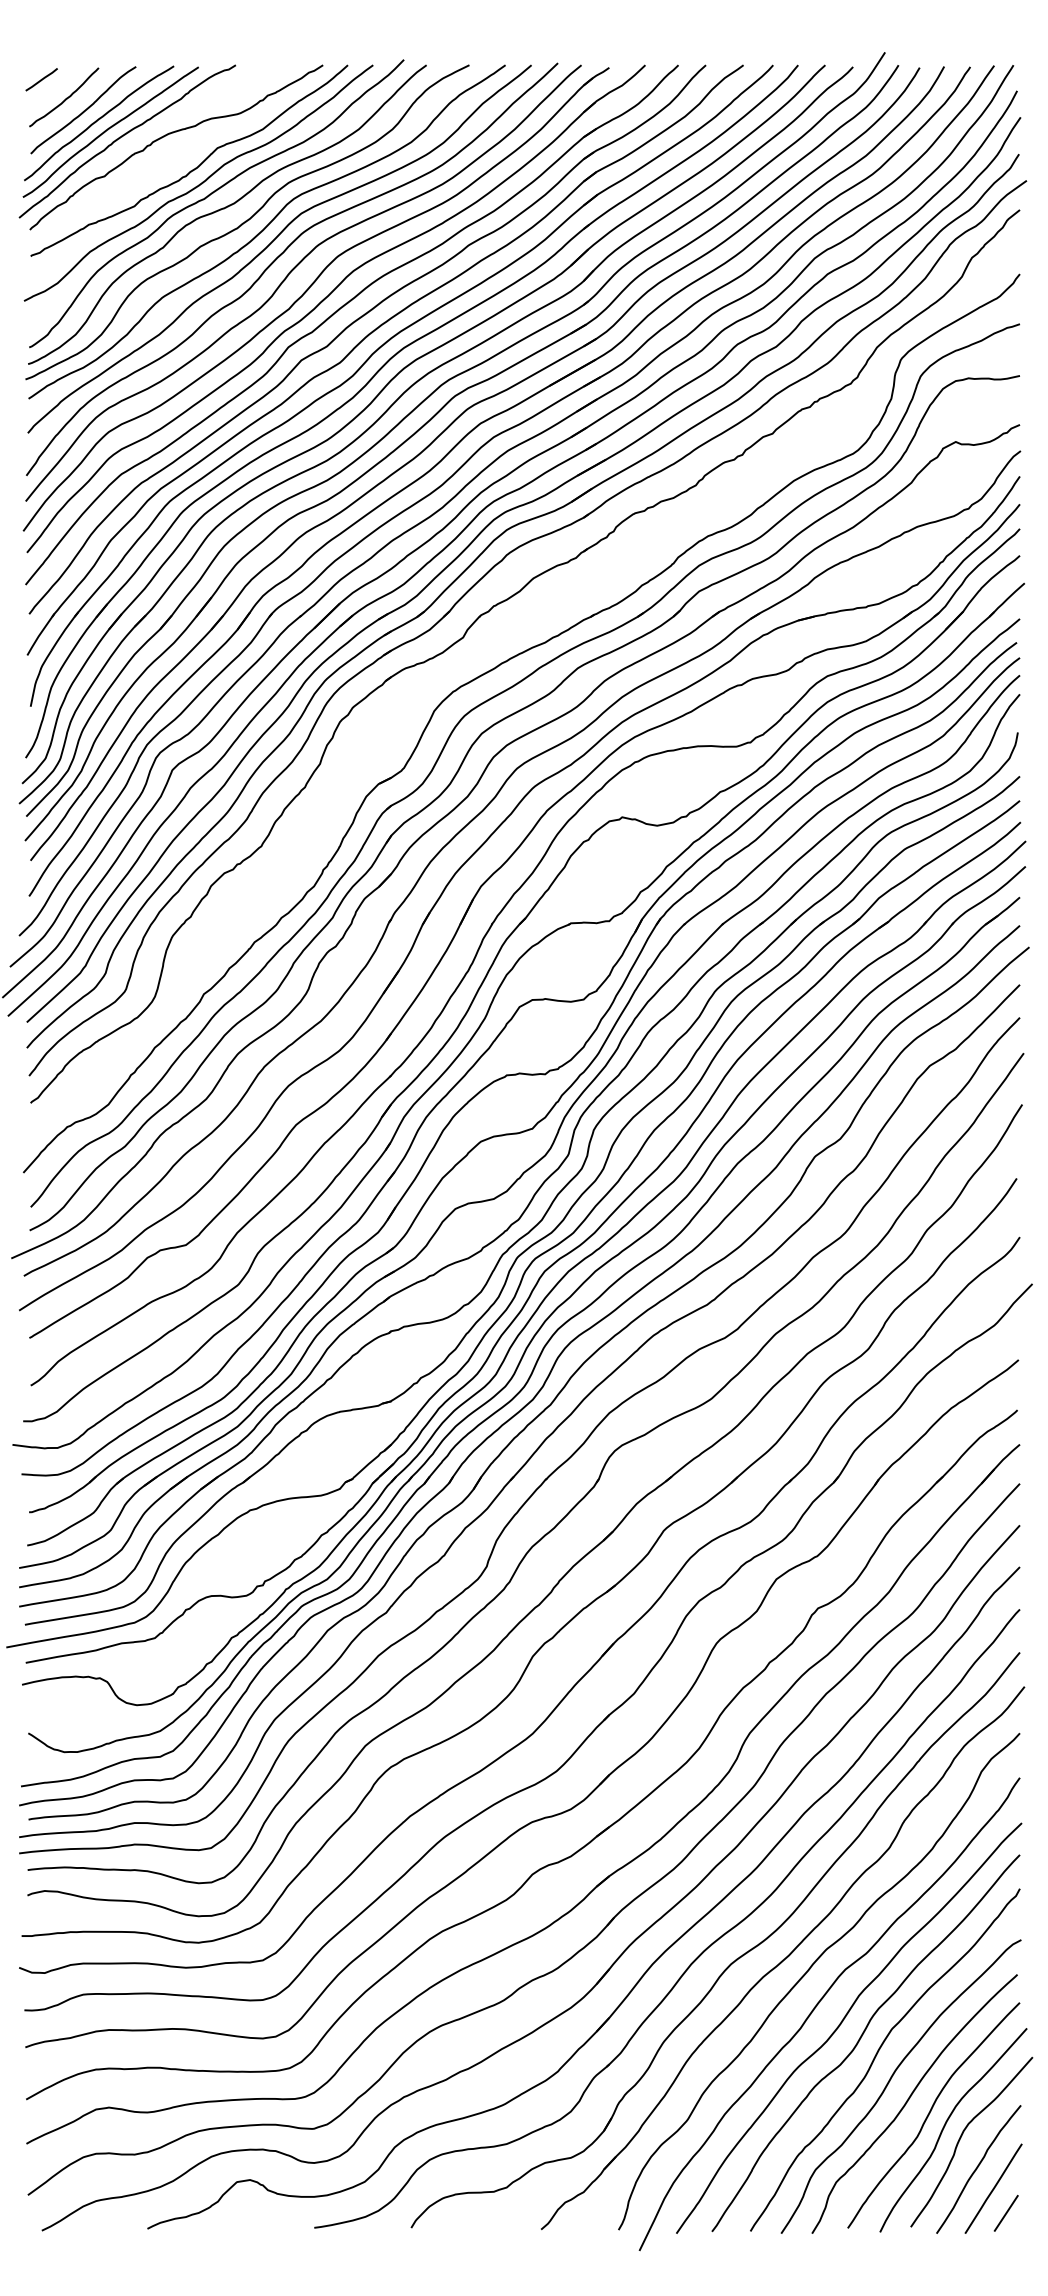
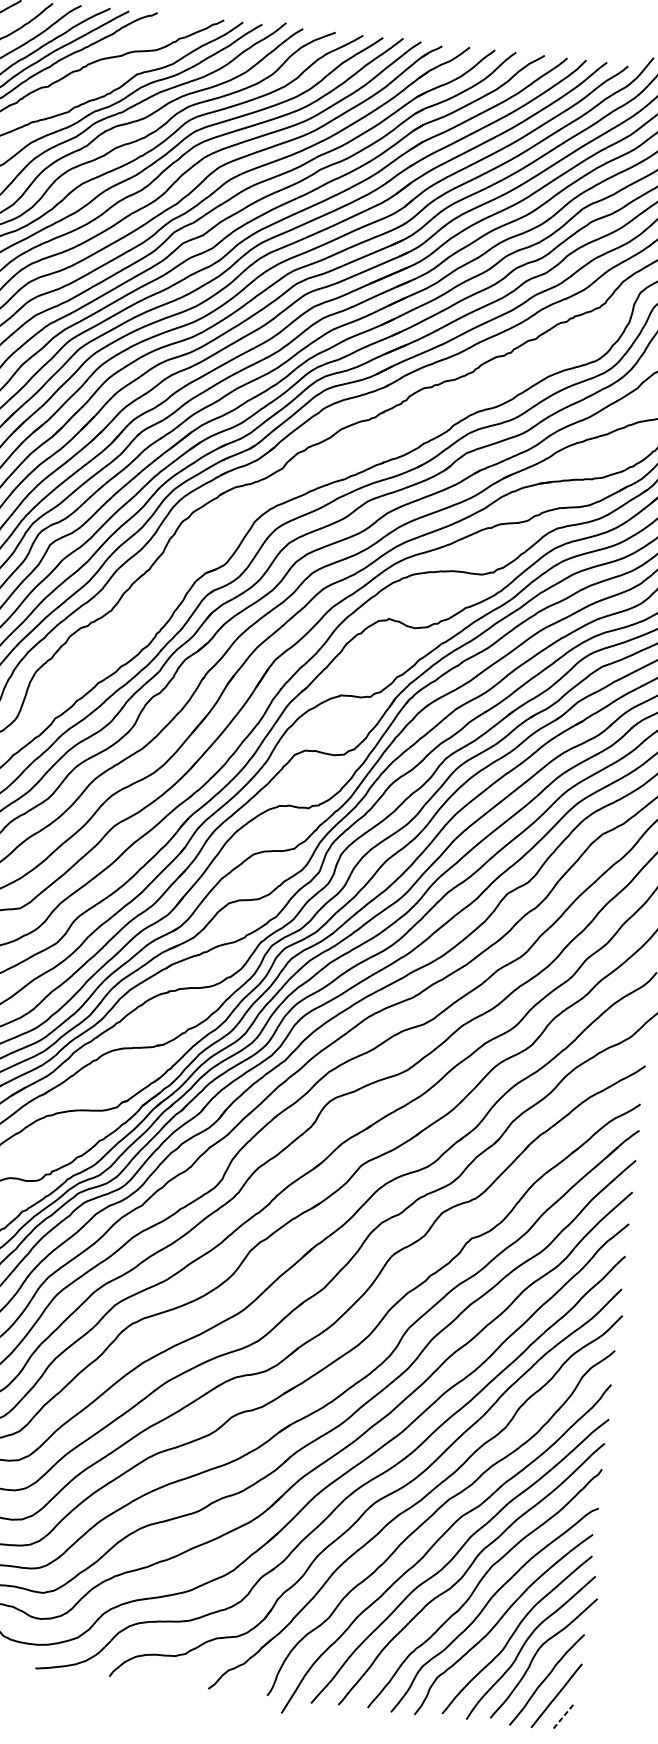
line: (1006, 2213) -> (564, 1715), solid -> dashed

